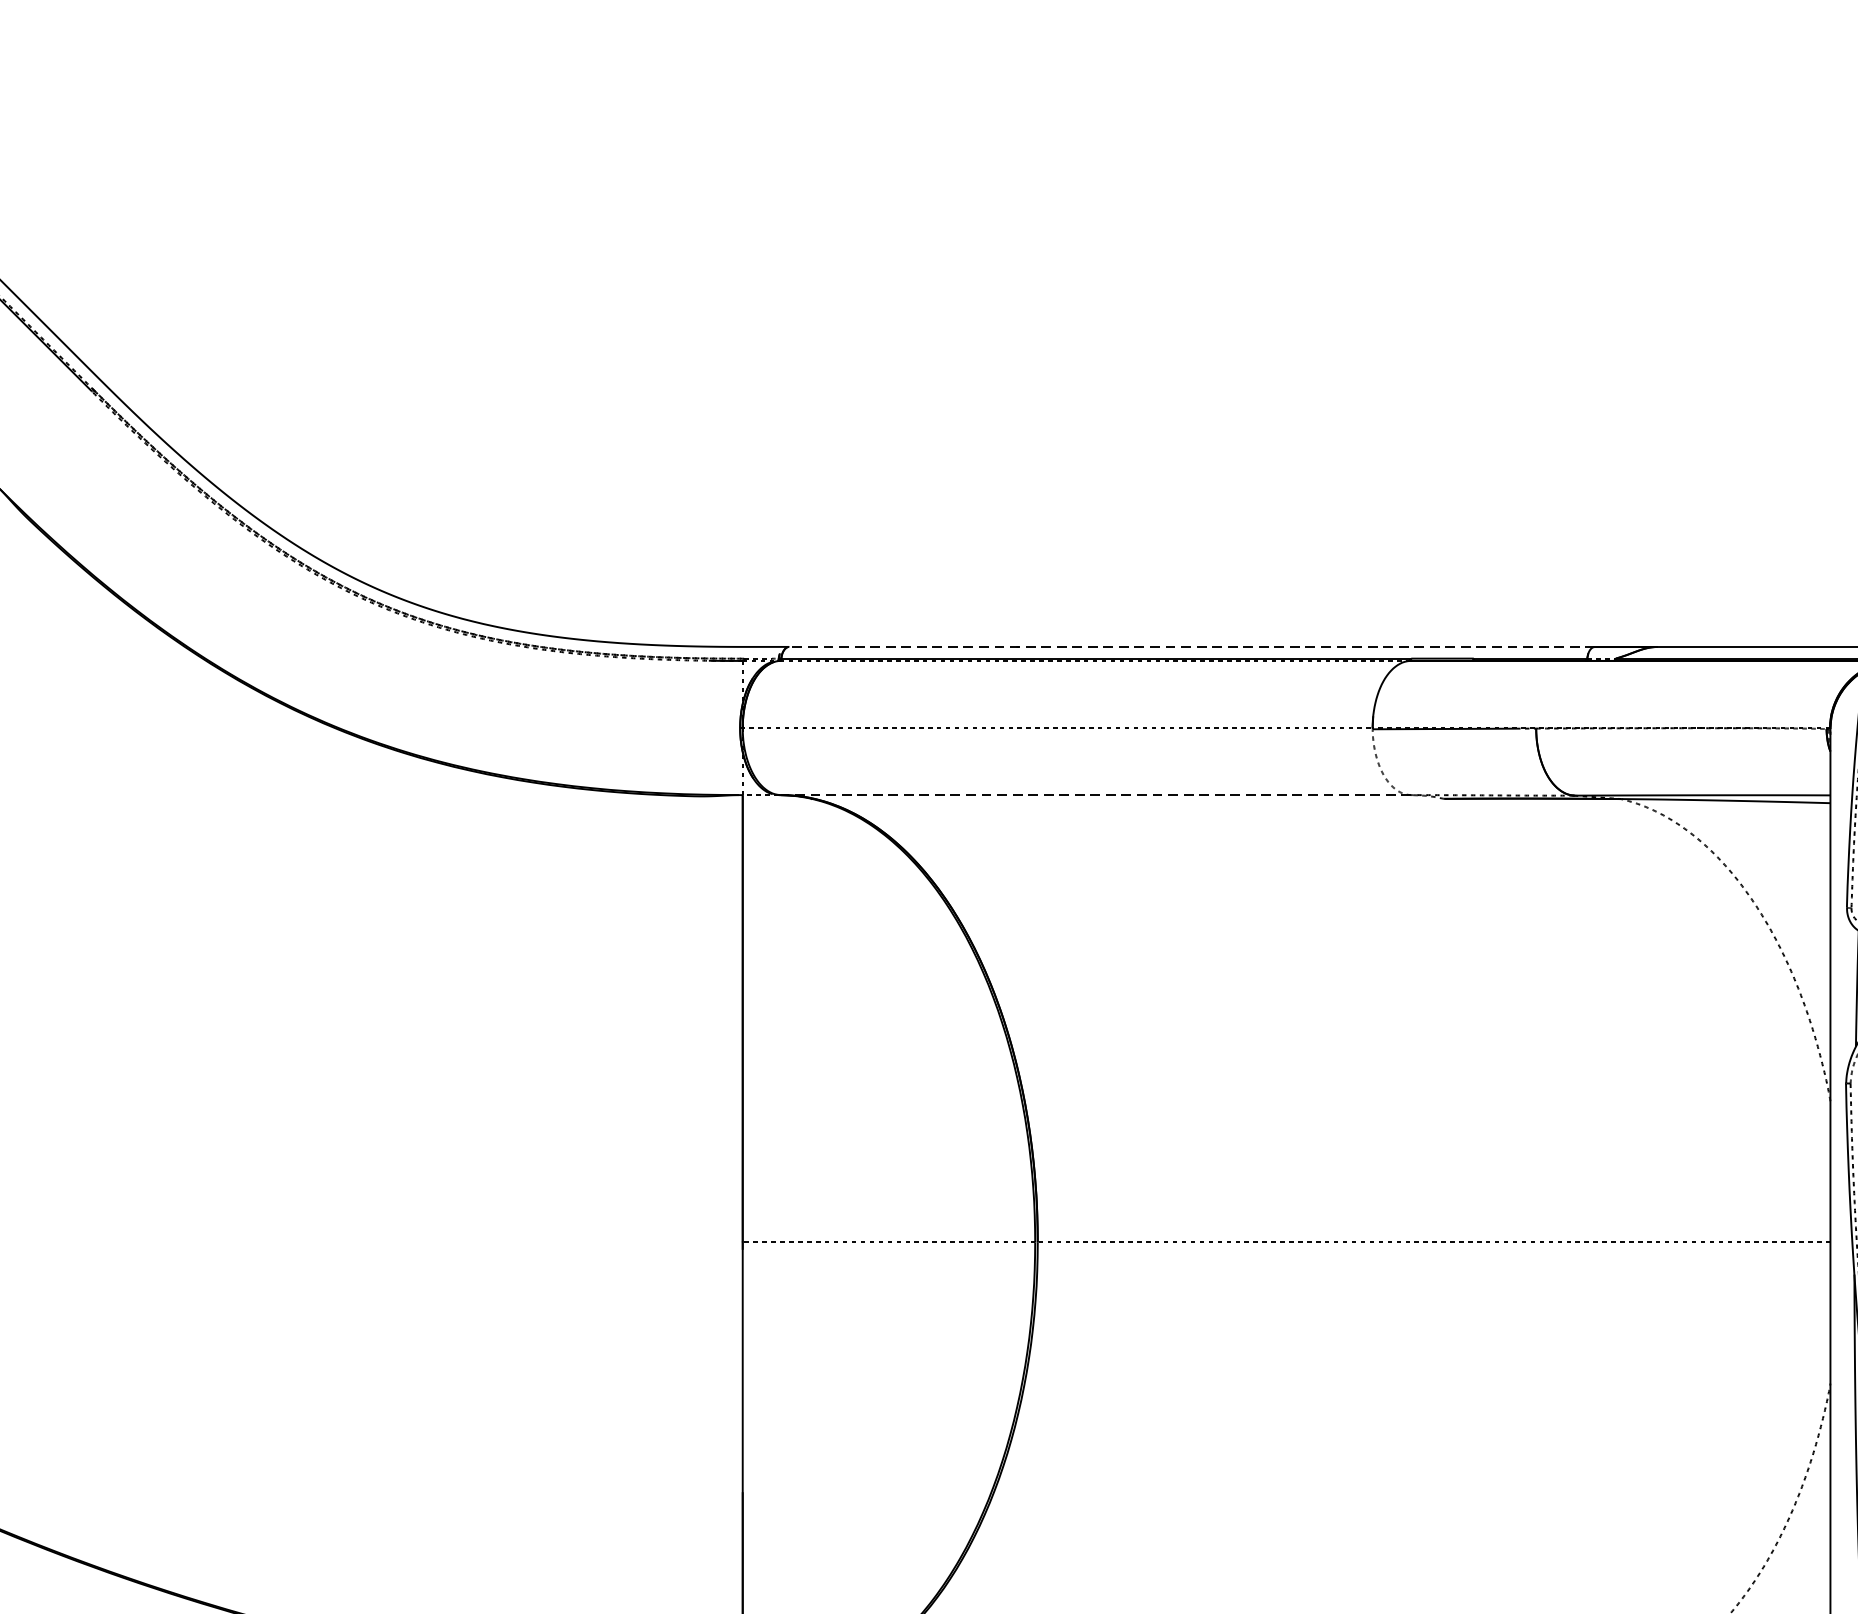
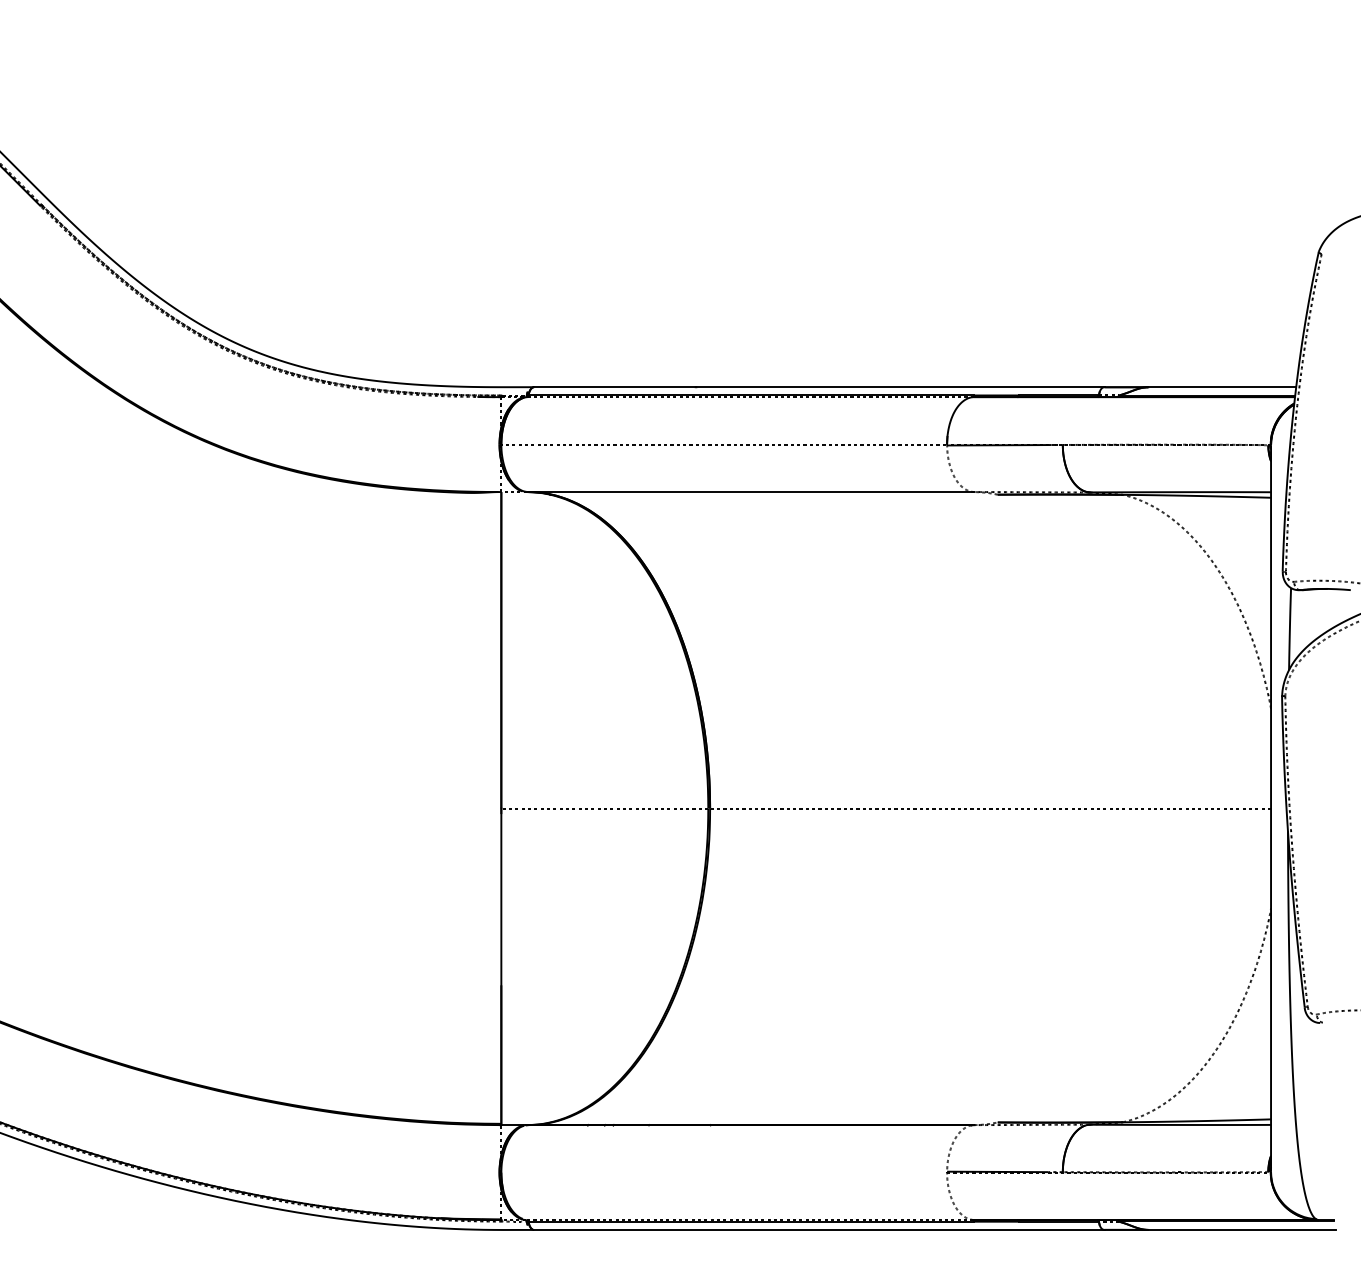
line: (1190, 647) -> (818, 387), dashed -> solid
line: (1096, 795) -> (751, 492), dashed -> solid

